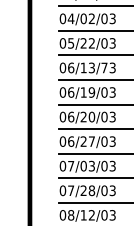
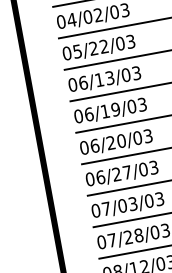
text: (104, 67) -> (126, 74), 06/13/73 -> 06/13/03

